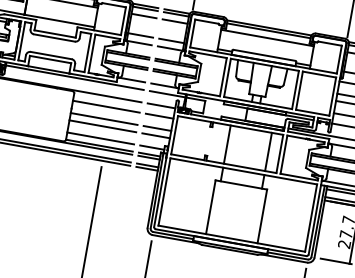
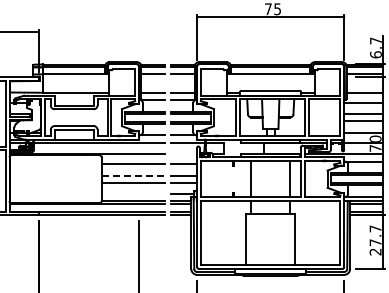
line: (160, 105) -> (183, 154), removed
line: (104, 118) -> (133, 175), solid -> dashed
line: (100, 138) -> (133, 194), removed

